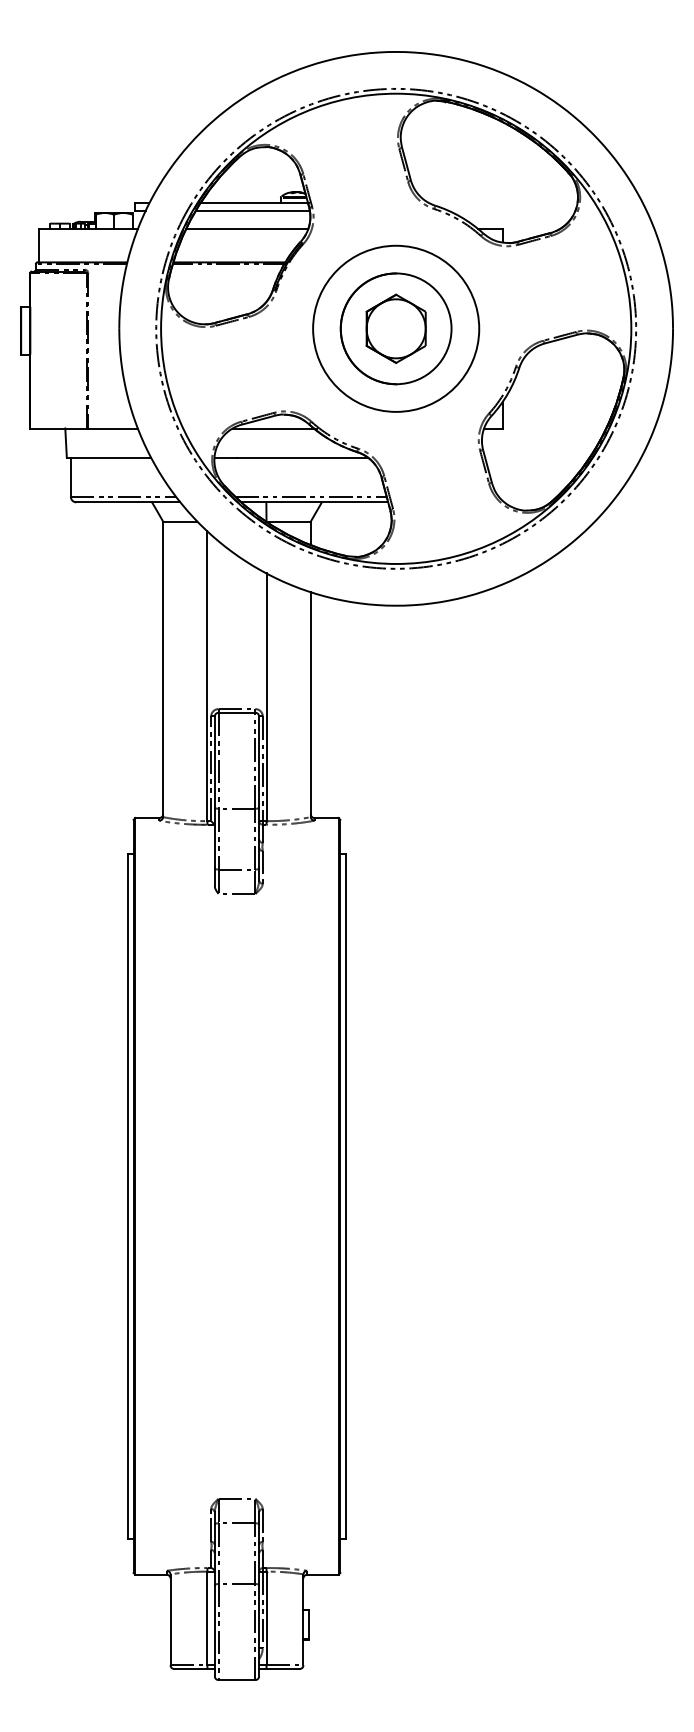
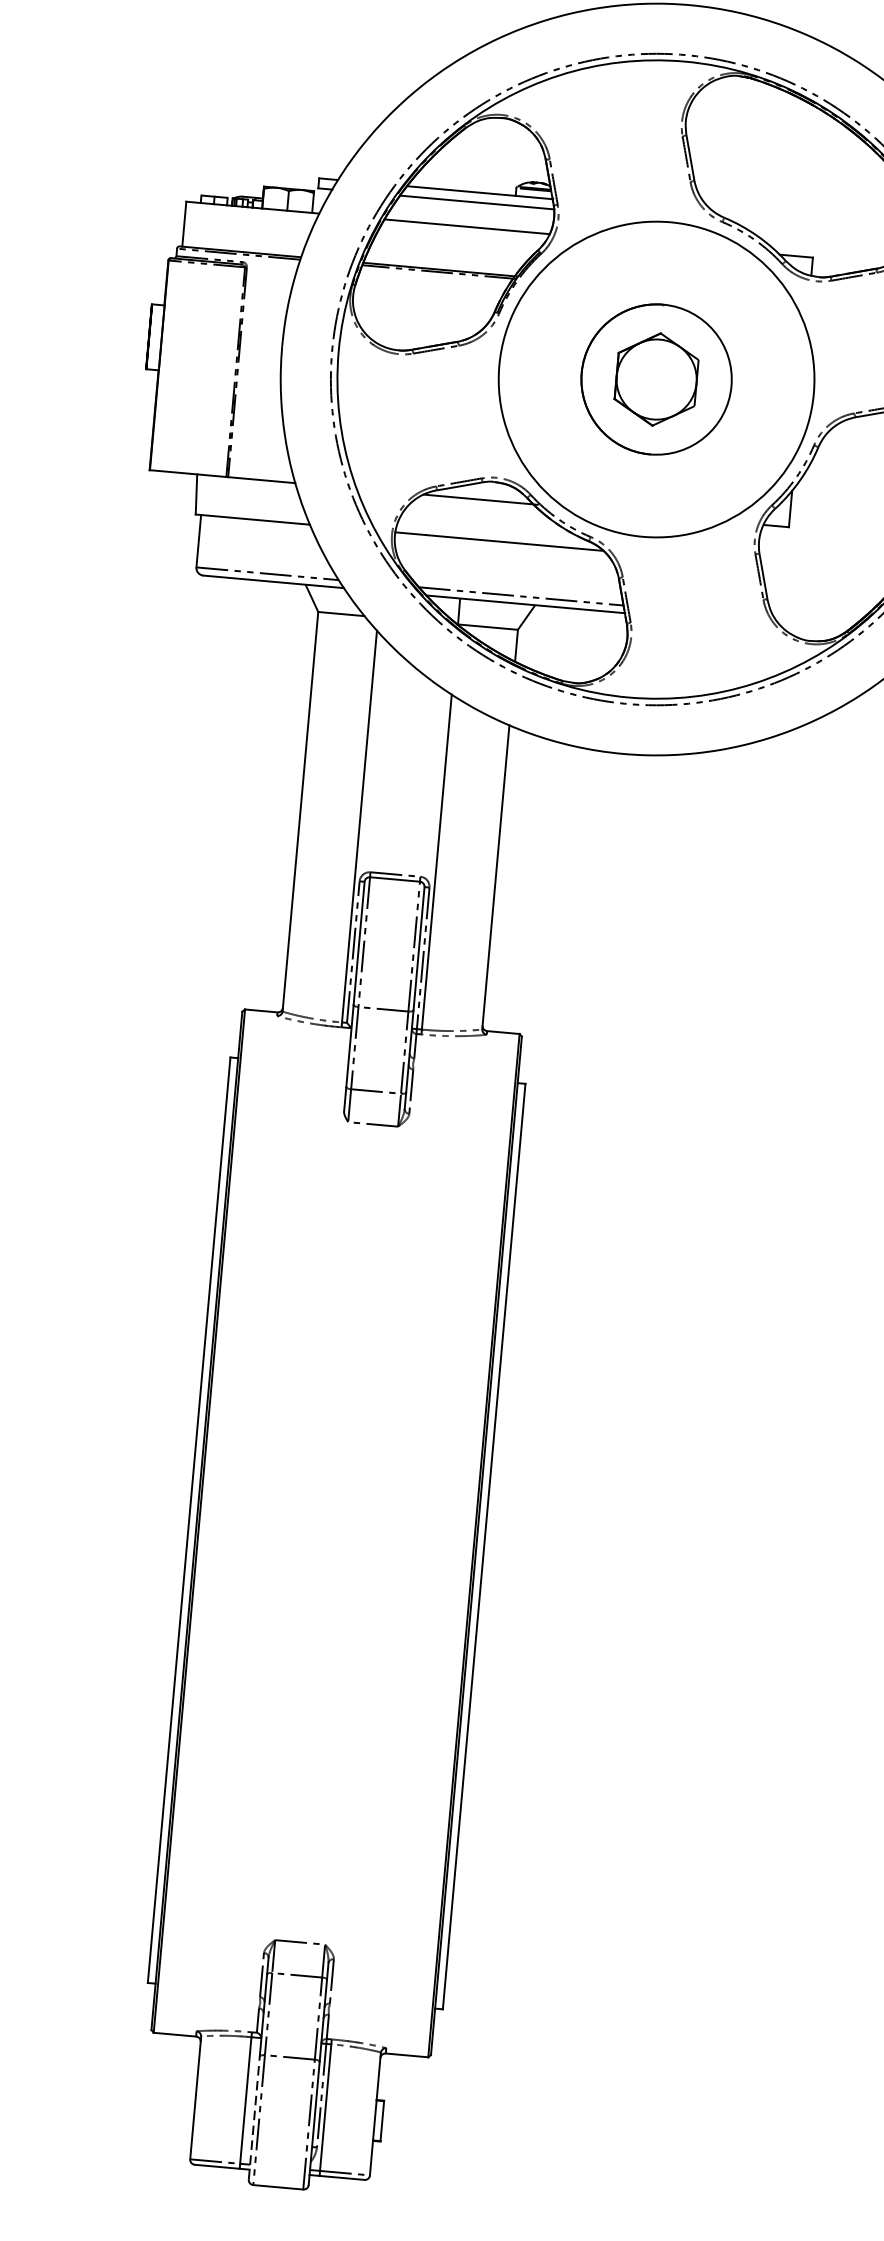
circle: (396, 328) -> (657, 379), size x1.4
line: (214, 1630) -> (253, 2117), solid -> dashed

